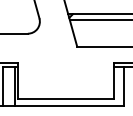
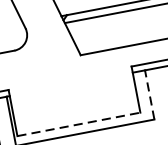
line: (123, 86) -> (149, 94), solid -> dashed
line: (66, 98) -> (79, 124), solid -> dashed

